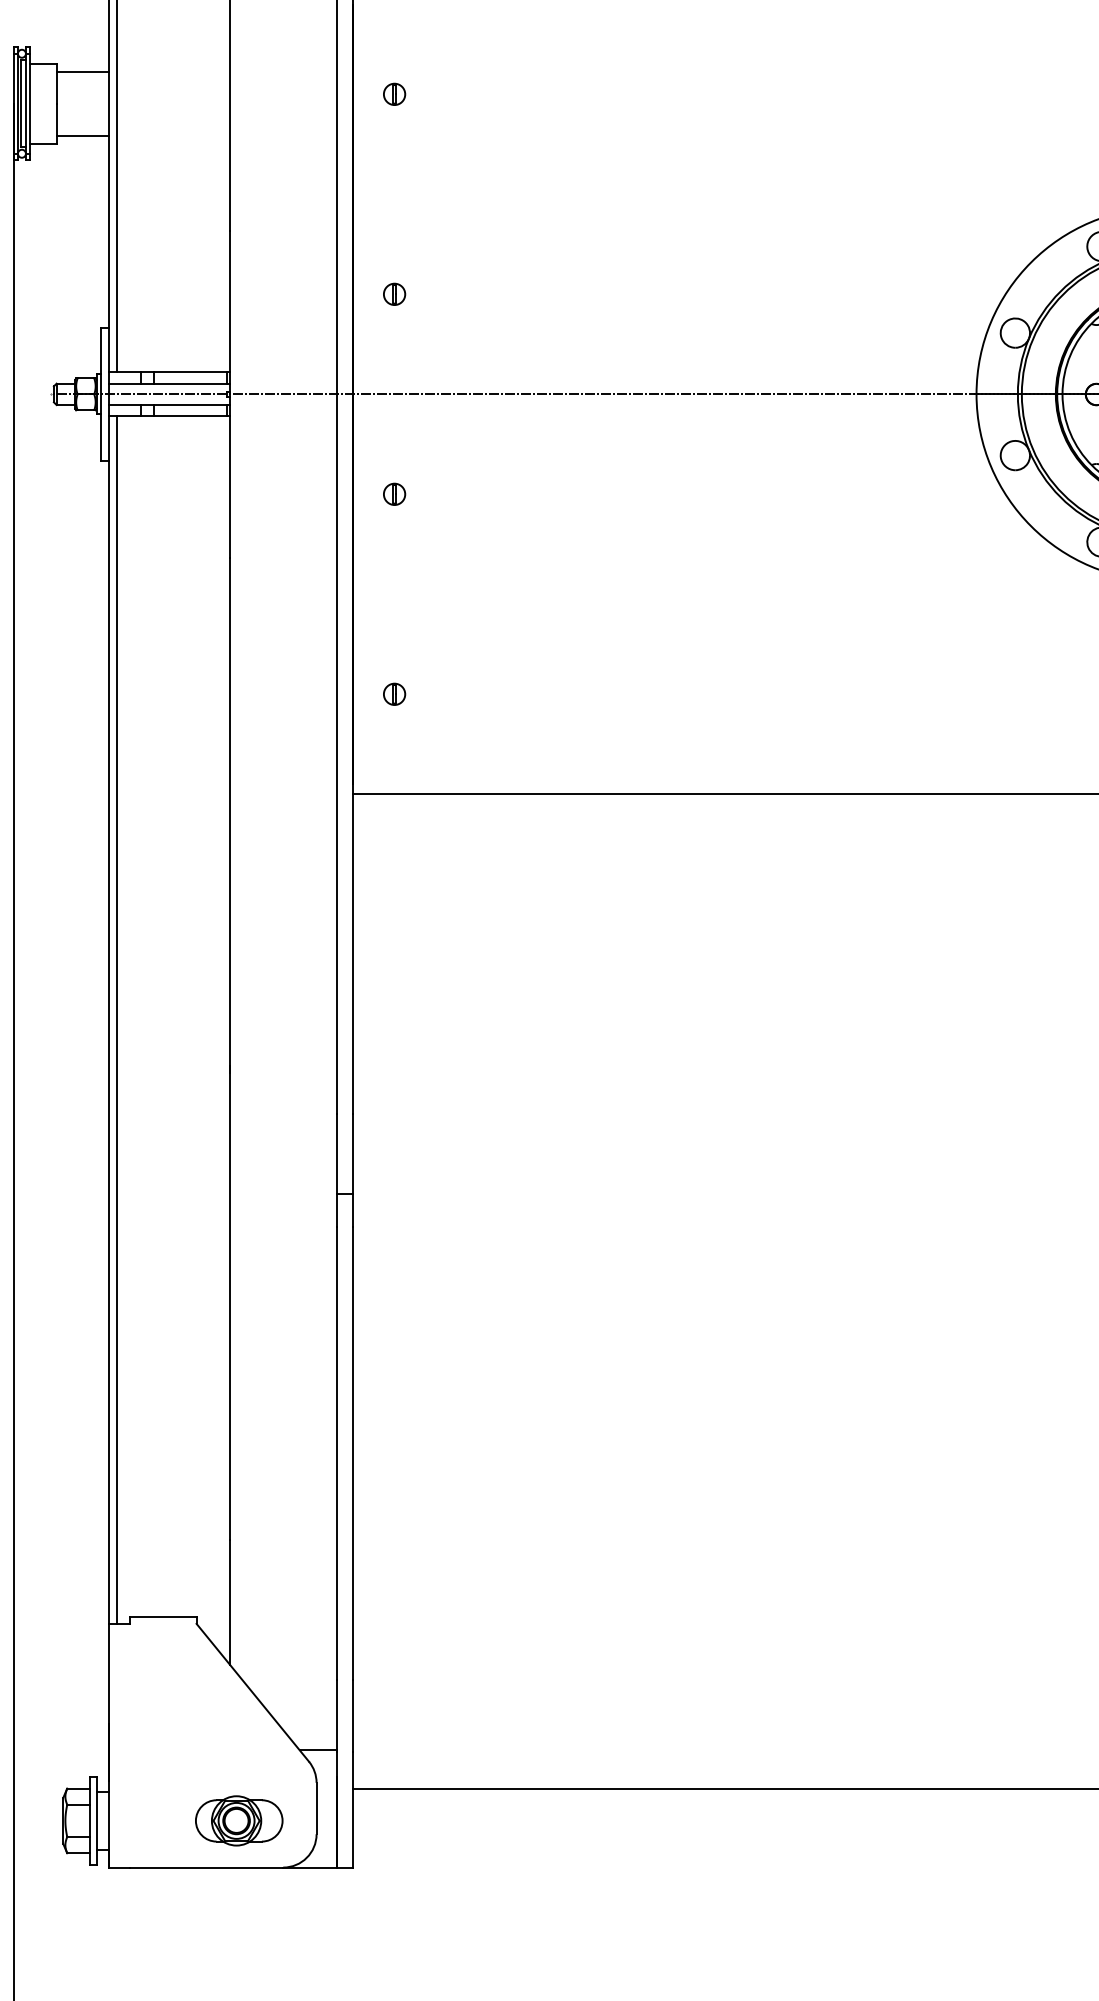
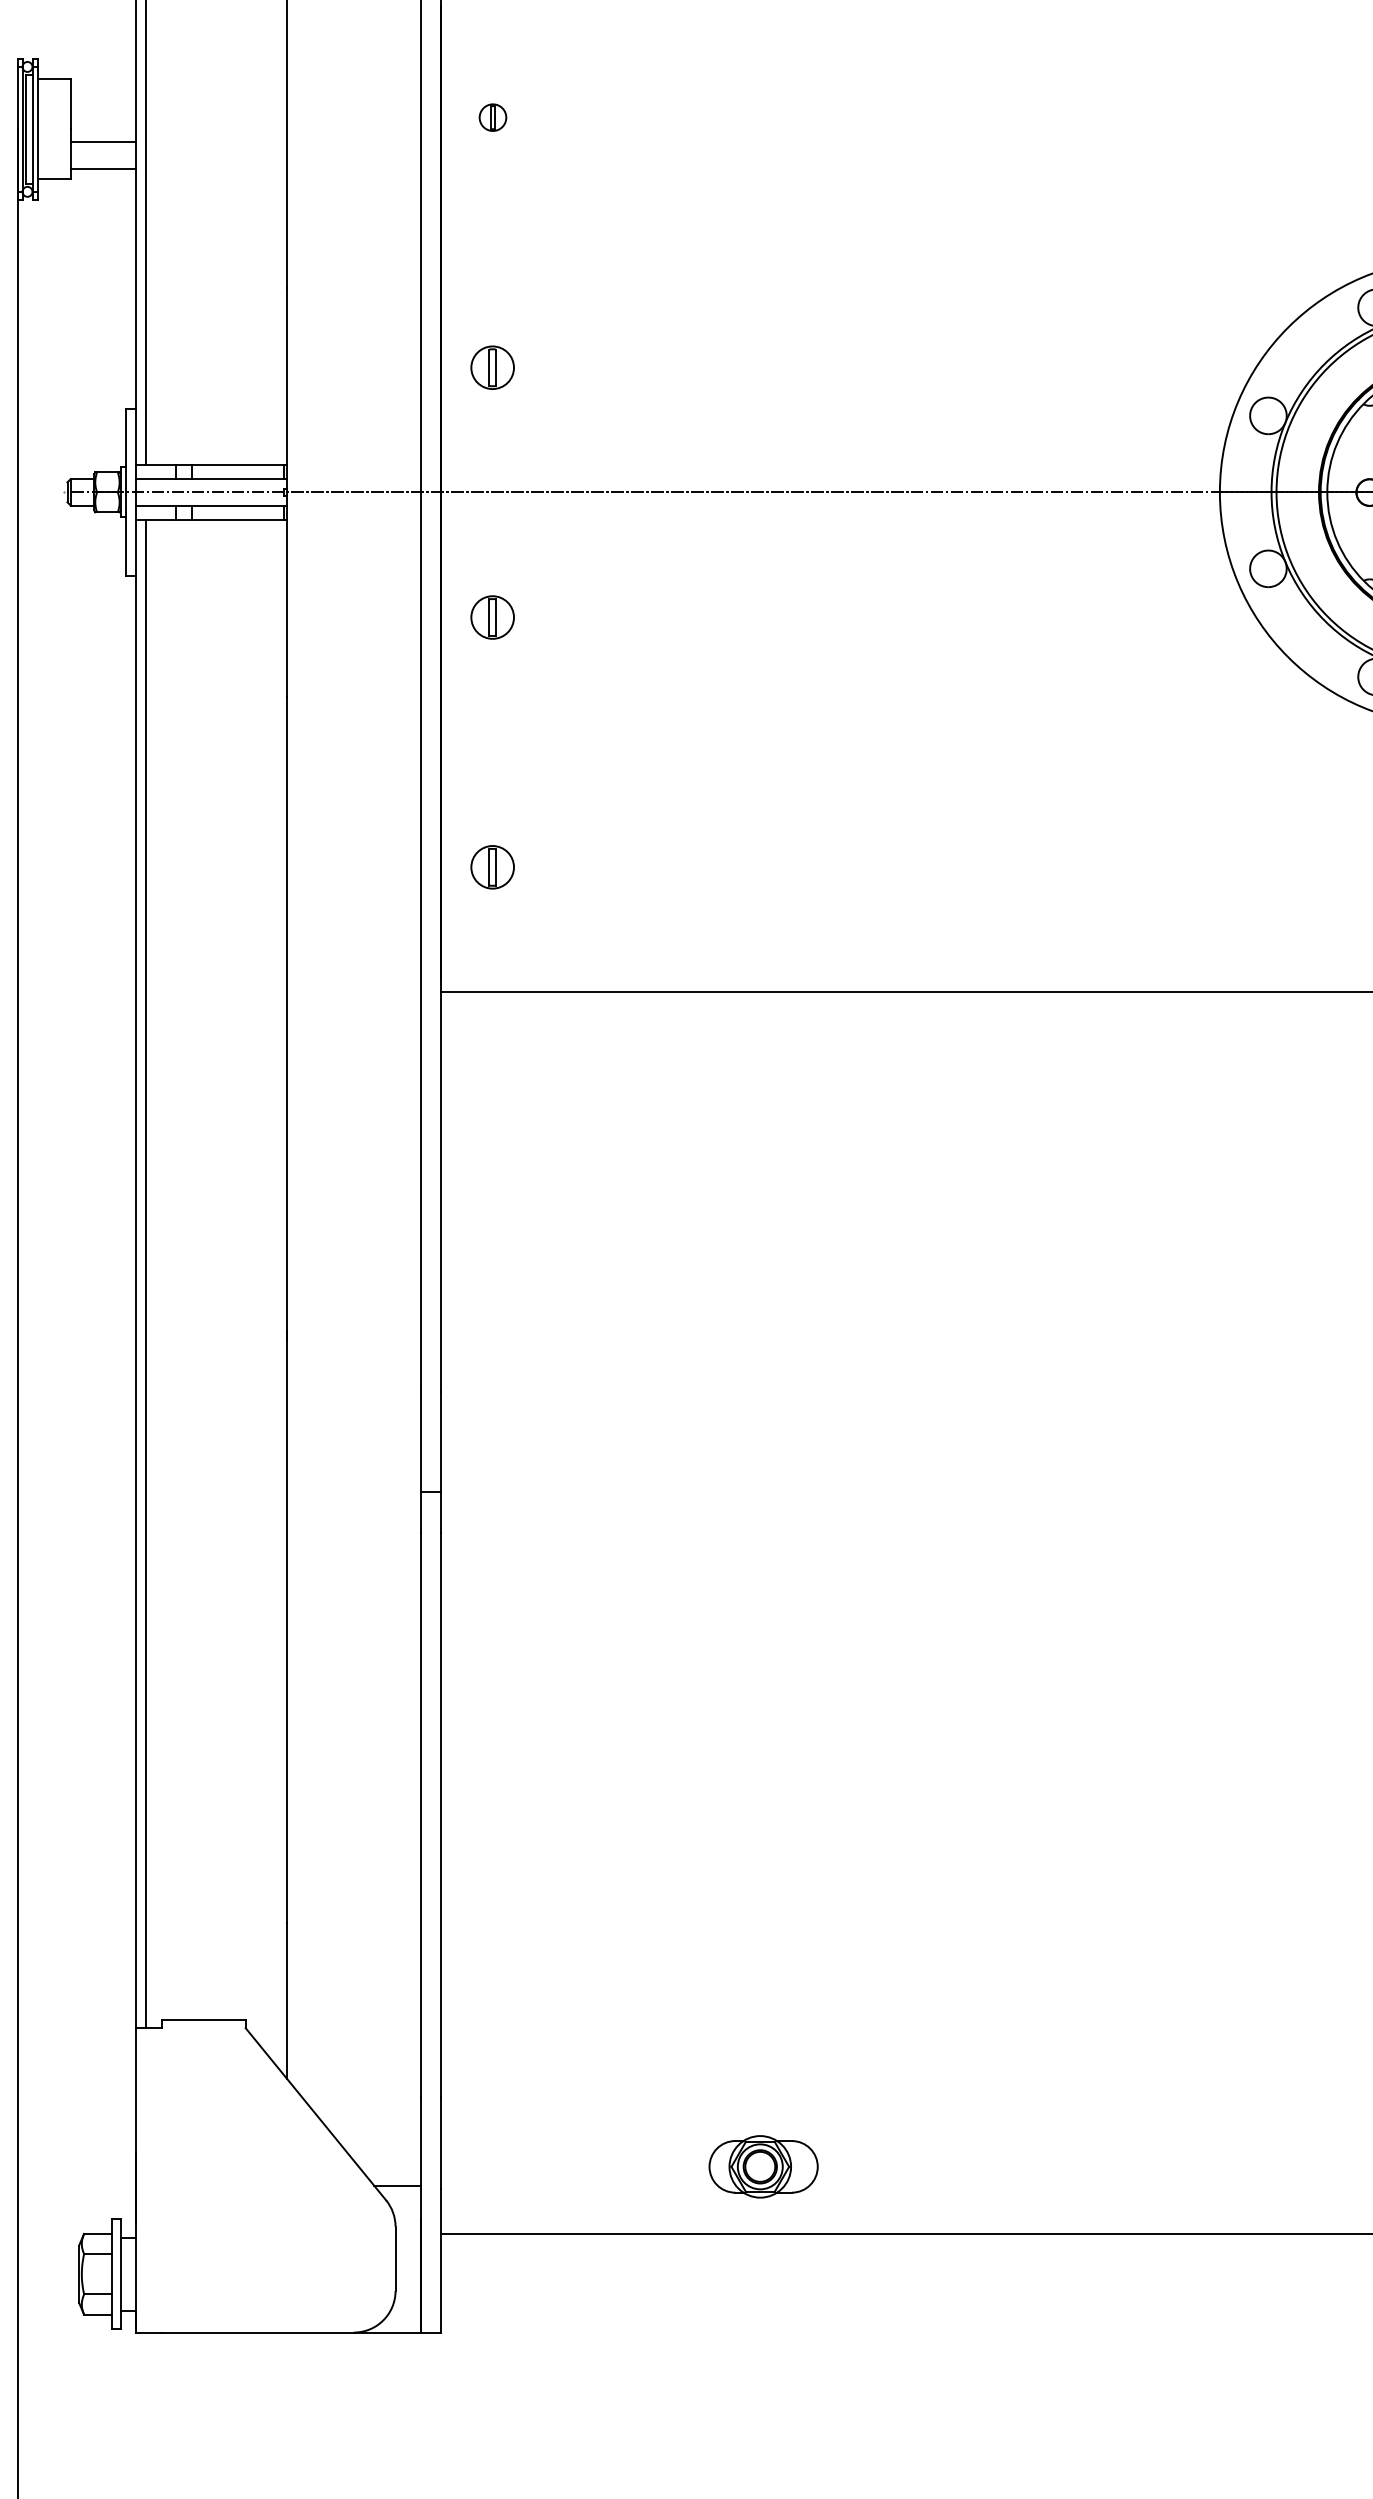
line: (82, 71) -> (103, 141), moved
part: (394, 293) -> (492, 366), size x1.6
part: (394, 493) -> (492, 616), size x1.6
part: (394, 693) -> (492, 866), size x1.6
part: (239, 1820) -> (763, 2166), moved

